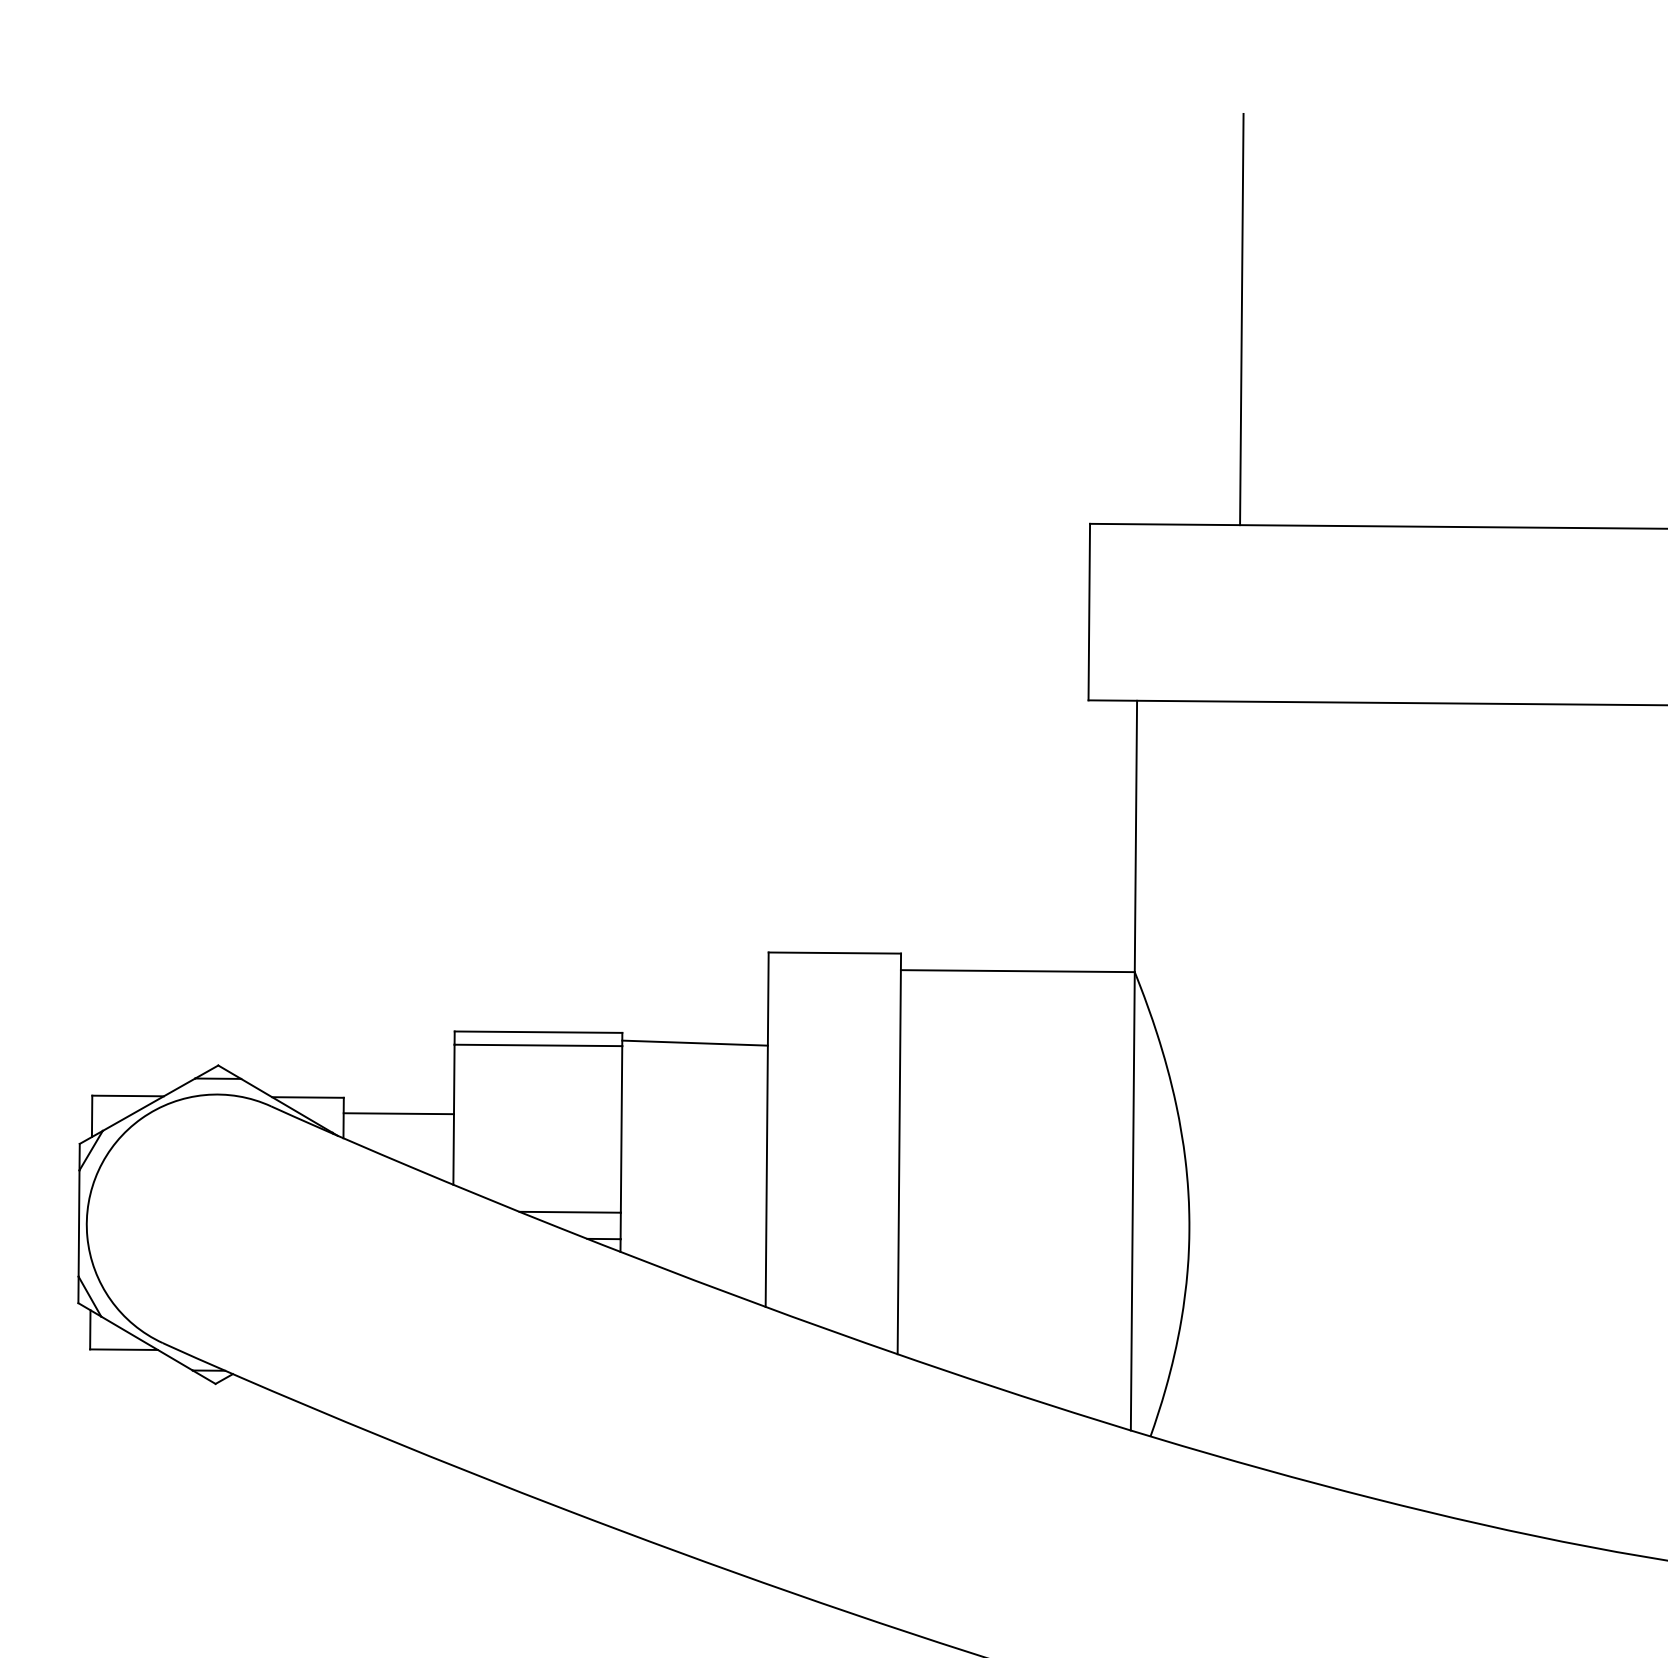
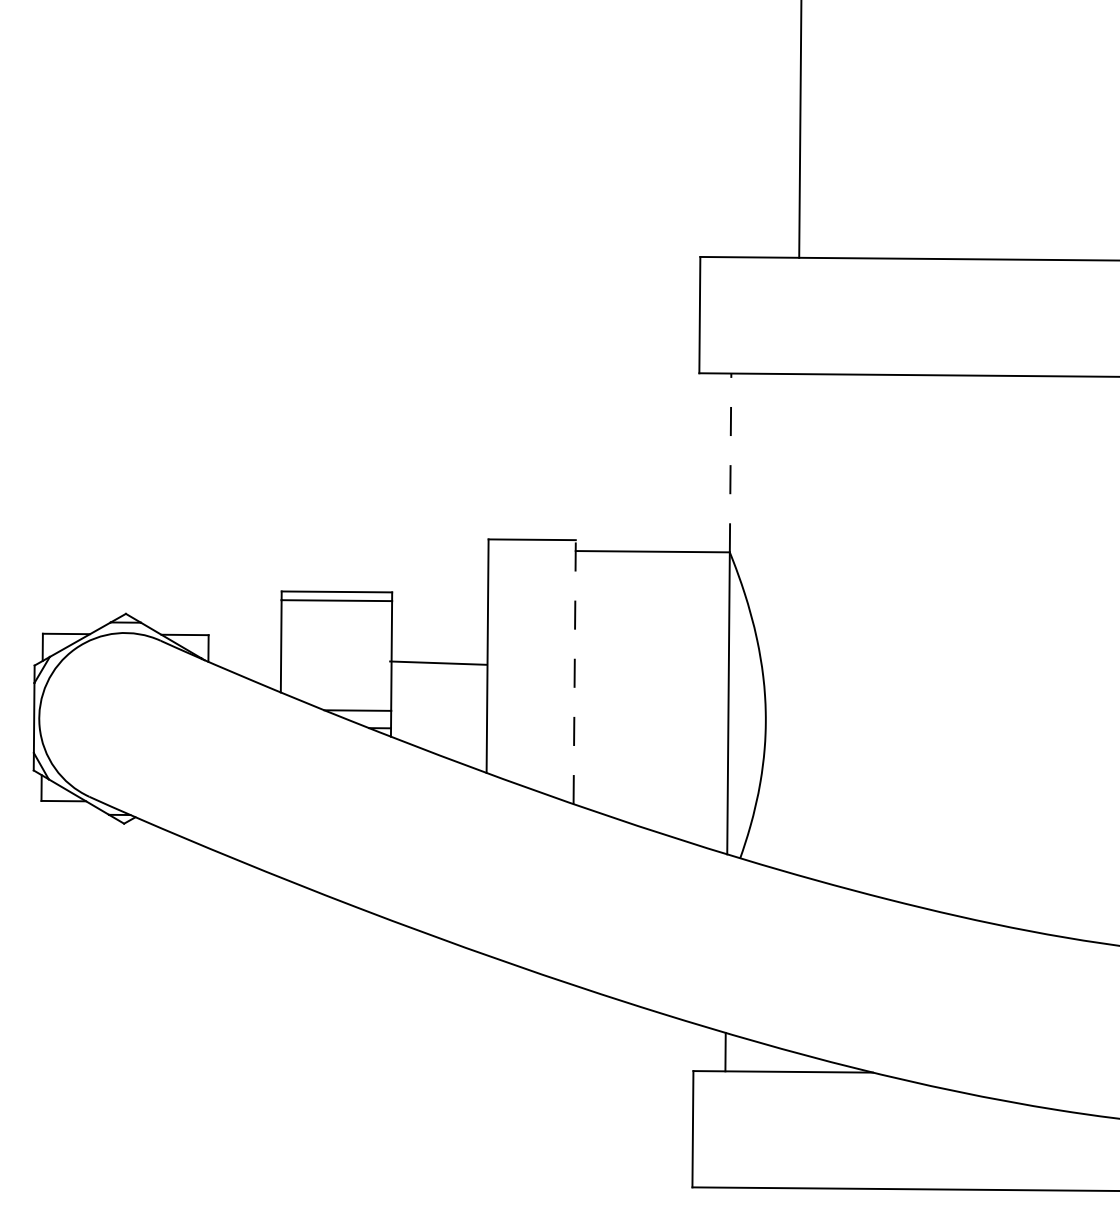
line: (1135, 835) -> (730, 462), solid -> dashed
line: (695, 1042) -> (438, 662), moved
line: (398, 1113) -> (244, 645), removed
line: (899, 1154) -> (574, 672), solid -> dashed

